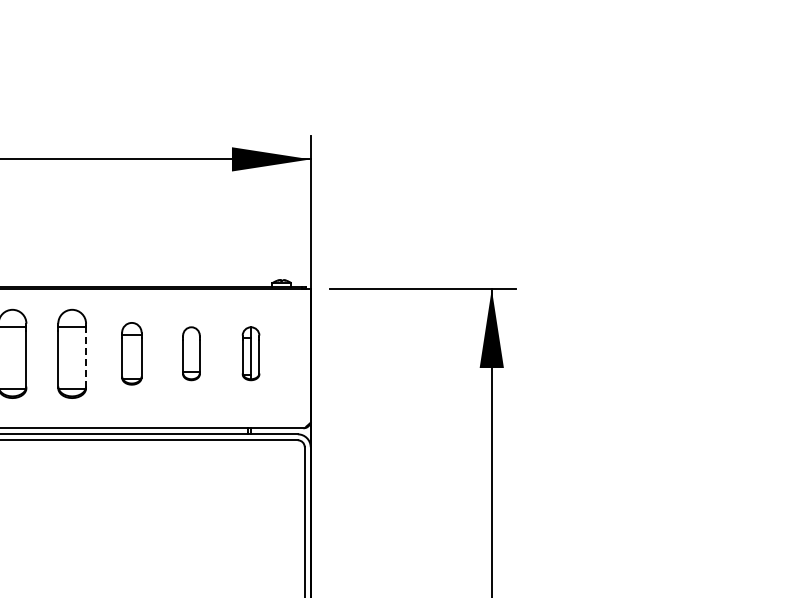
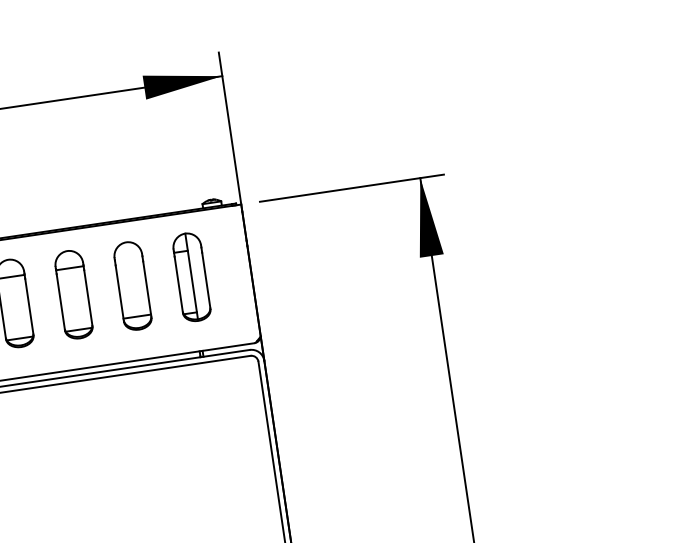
part: (131, 353) -> (73, 294), size x1.43
part: (191, 353) -> (132, 285), size x1.67
part: (250, 353) -> (191, 276), size x1.67
line: (86, 359) -> (29, 306), dashed -> solid

